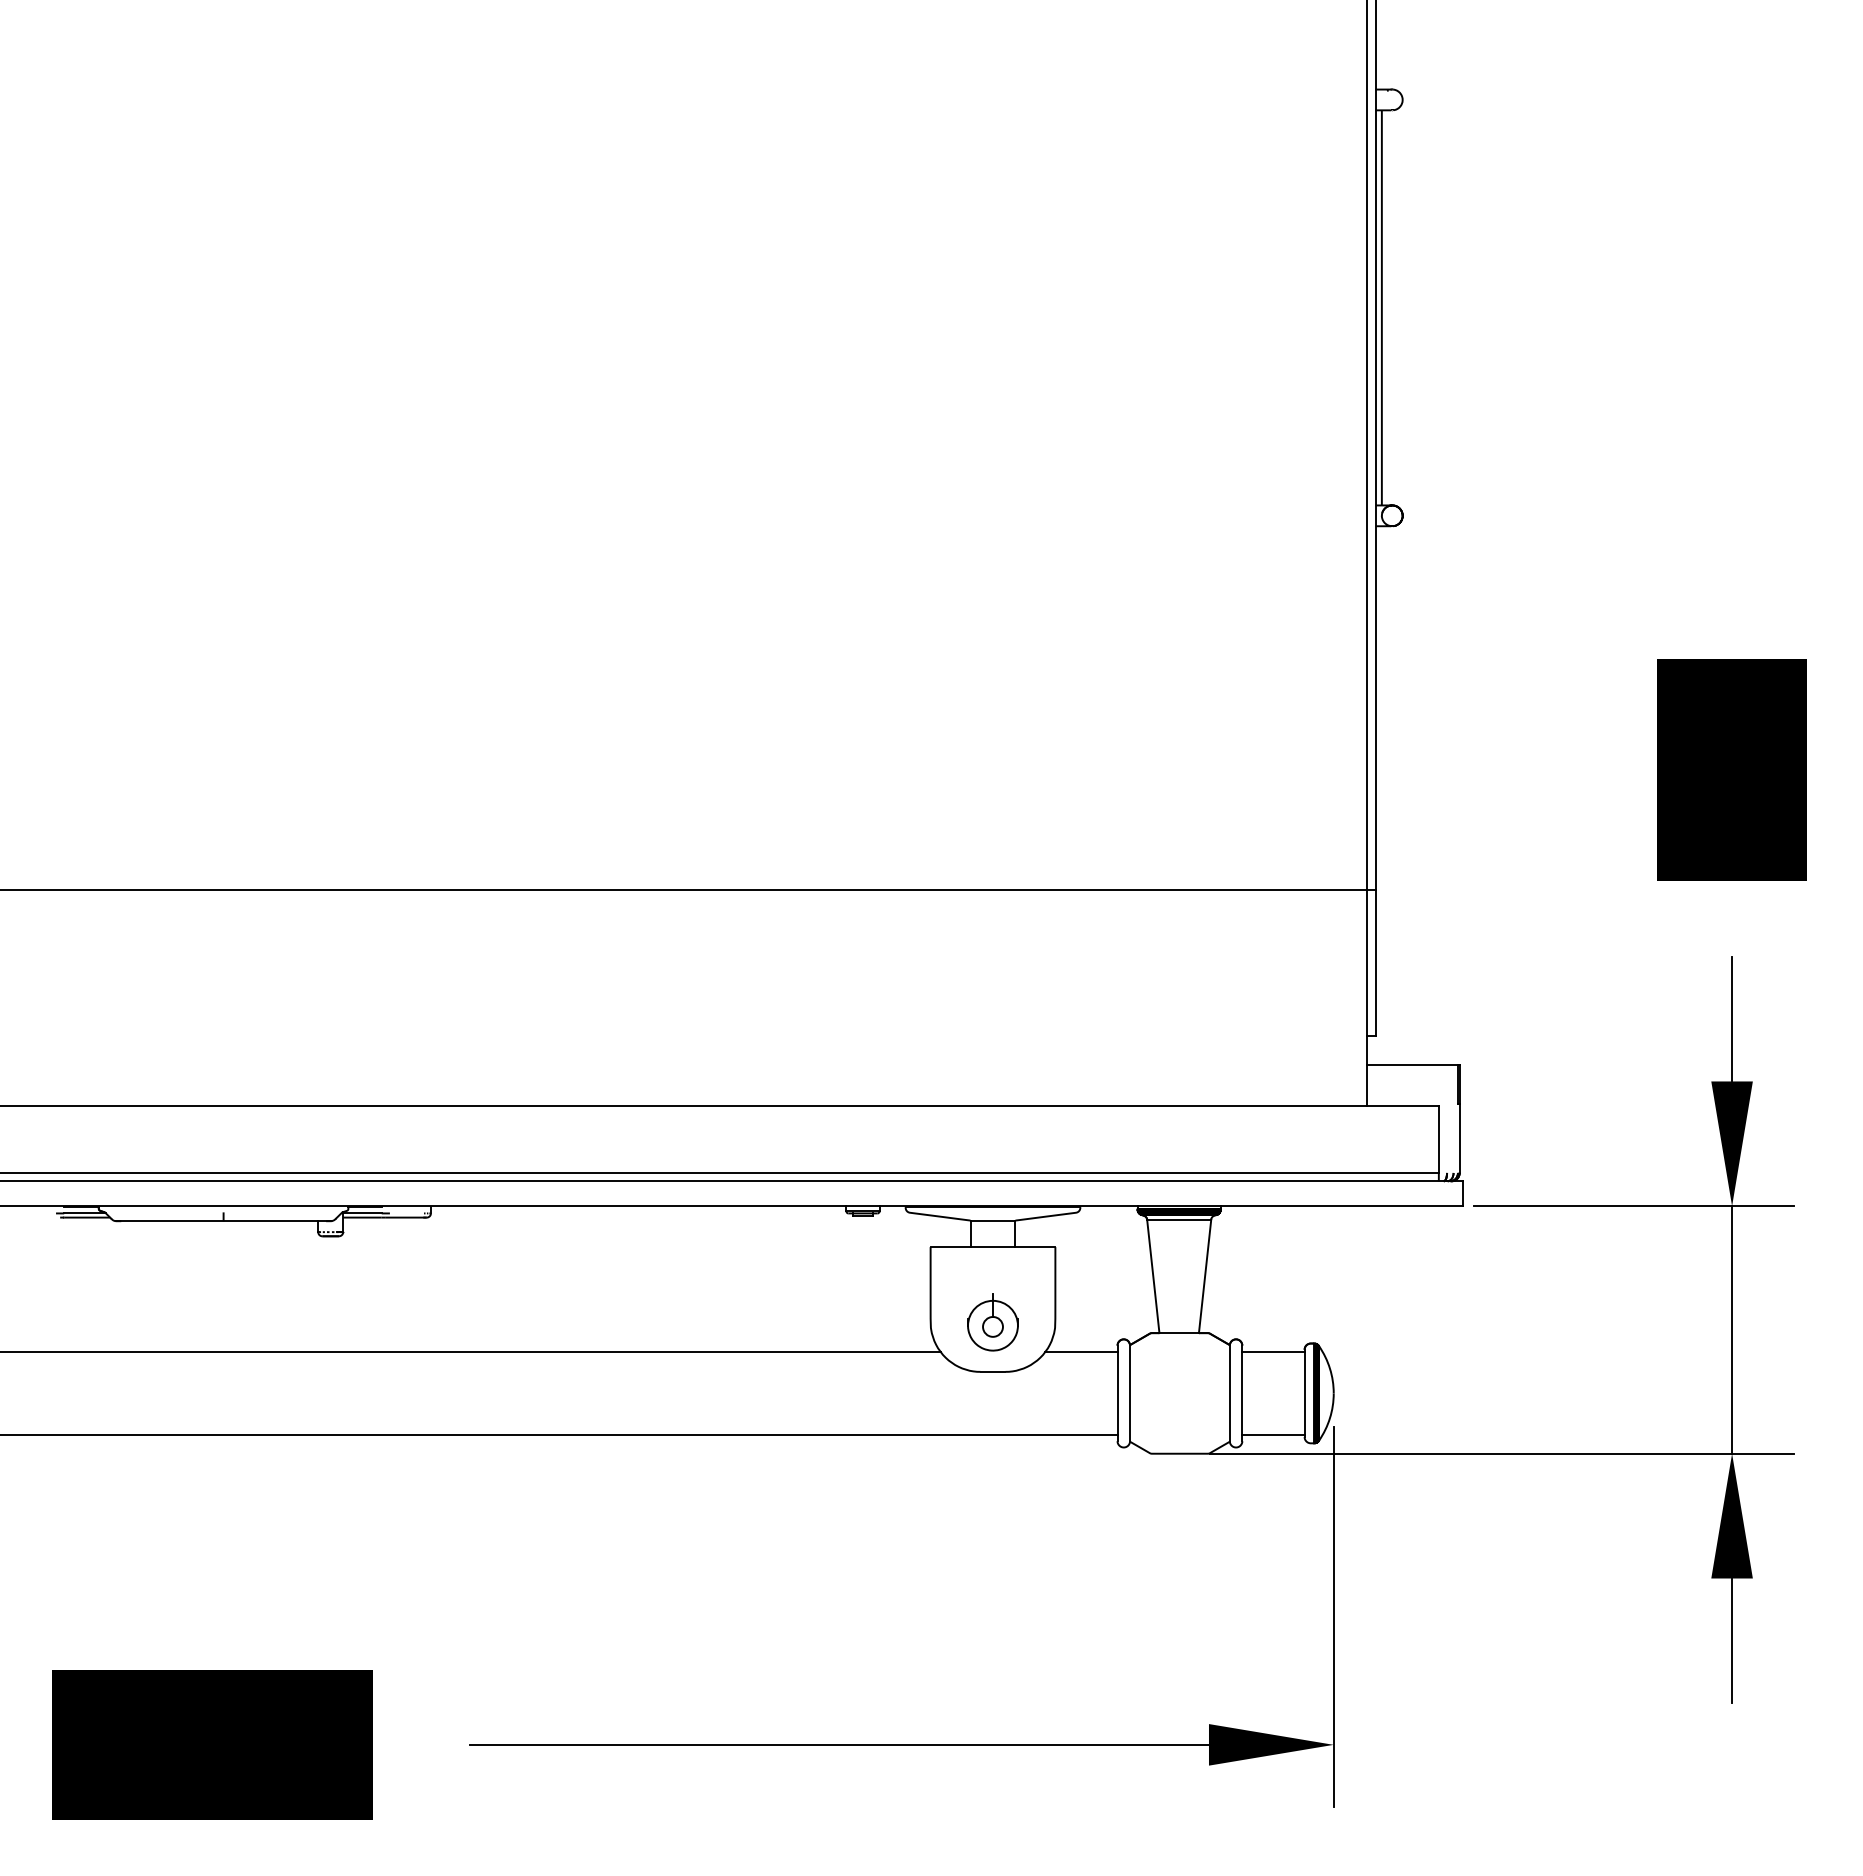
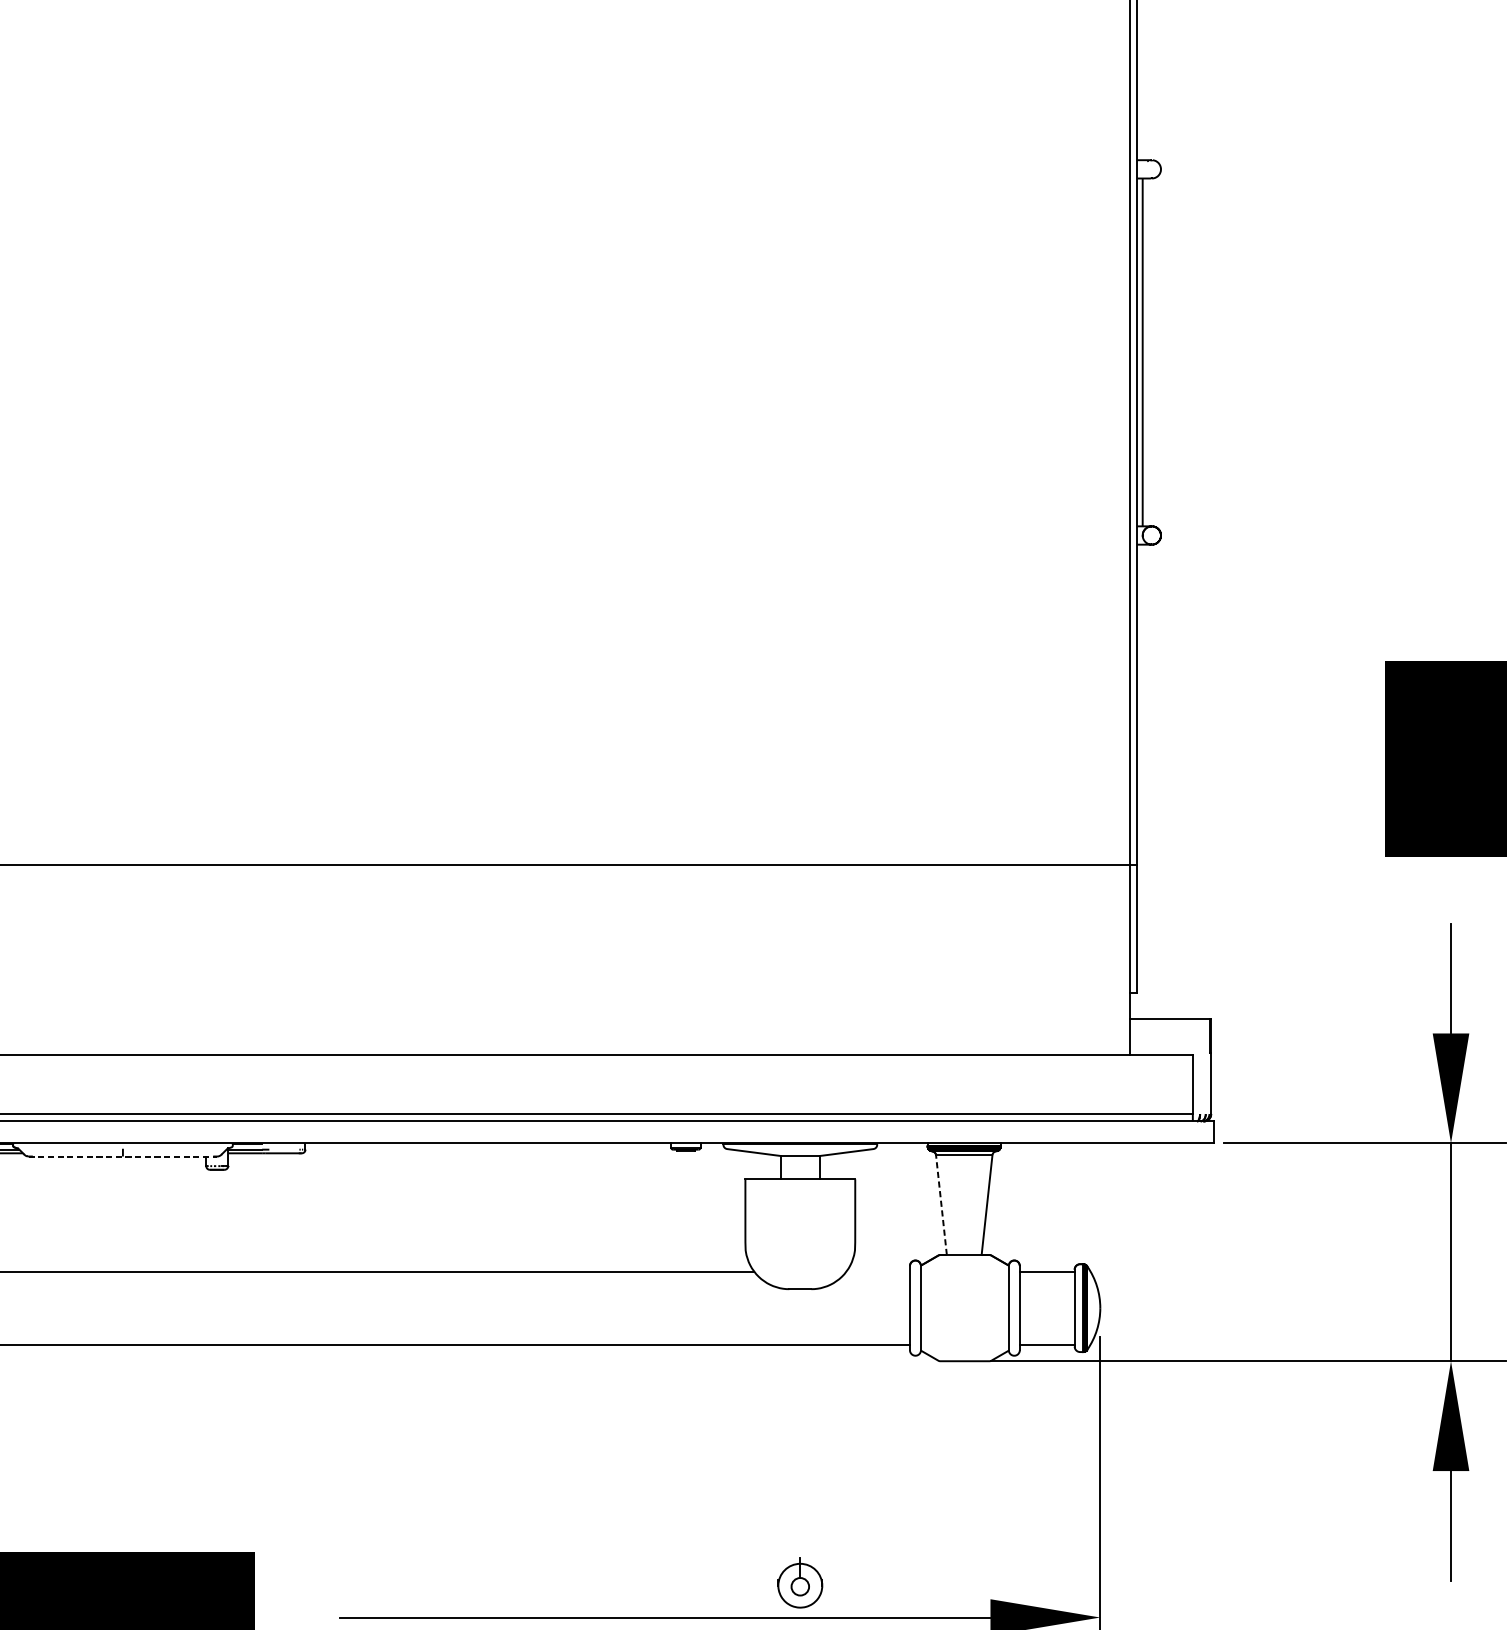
line: (224, 1221) -> (123, 1156), solid -> dashed
line: (1153, 1275) -> (941, 1204), solid -> dashed
part: (992, 1322) -> (799, 1582), moved
line: (1081, 1351) -> (878, 1271), removed

